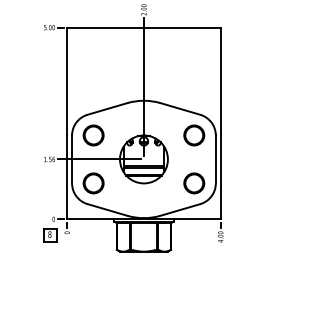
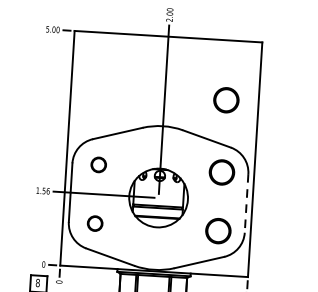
circle: (194, 76) -> (226, 100), added
circle: (93, 135) -> (98, 164), size x0.6
line: (215, 159) -> (246, 203), solid -> dashed
circle: (93, 183) -> (95, 223), size x0.6

